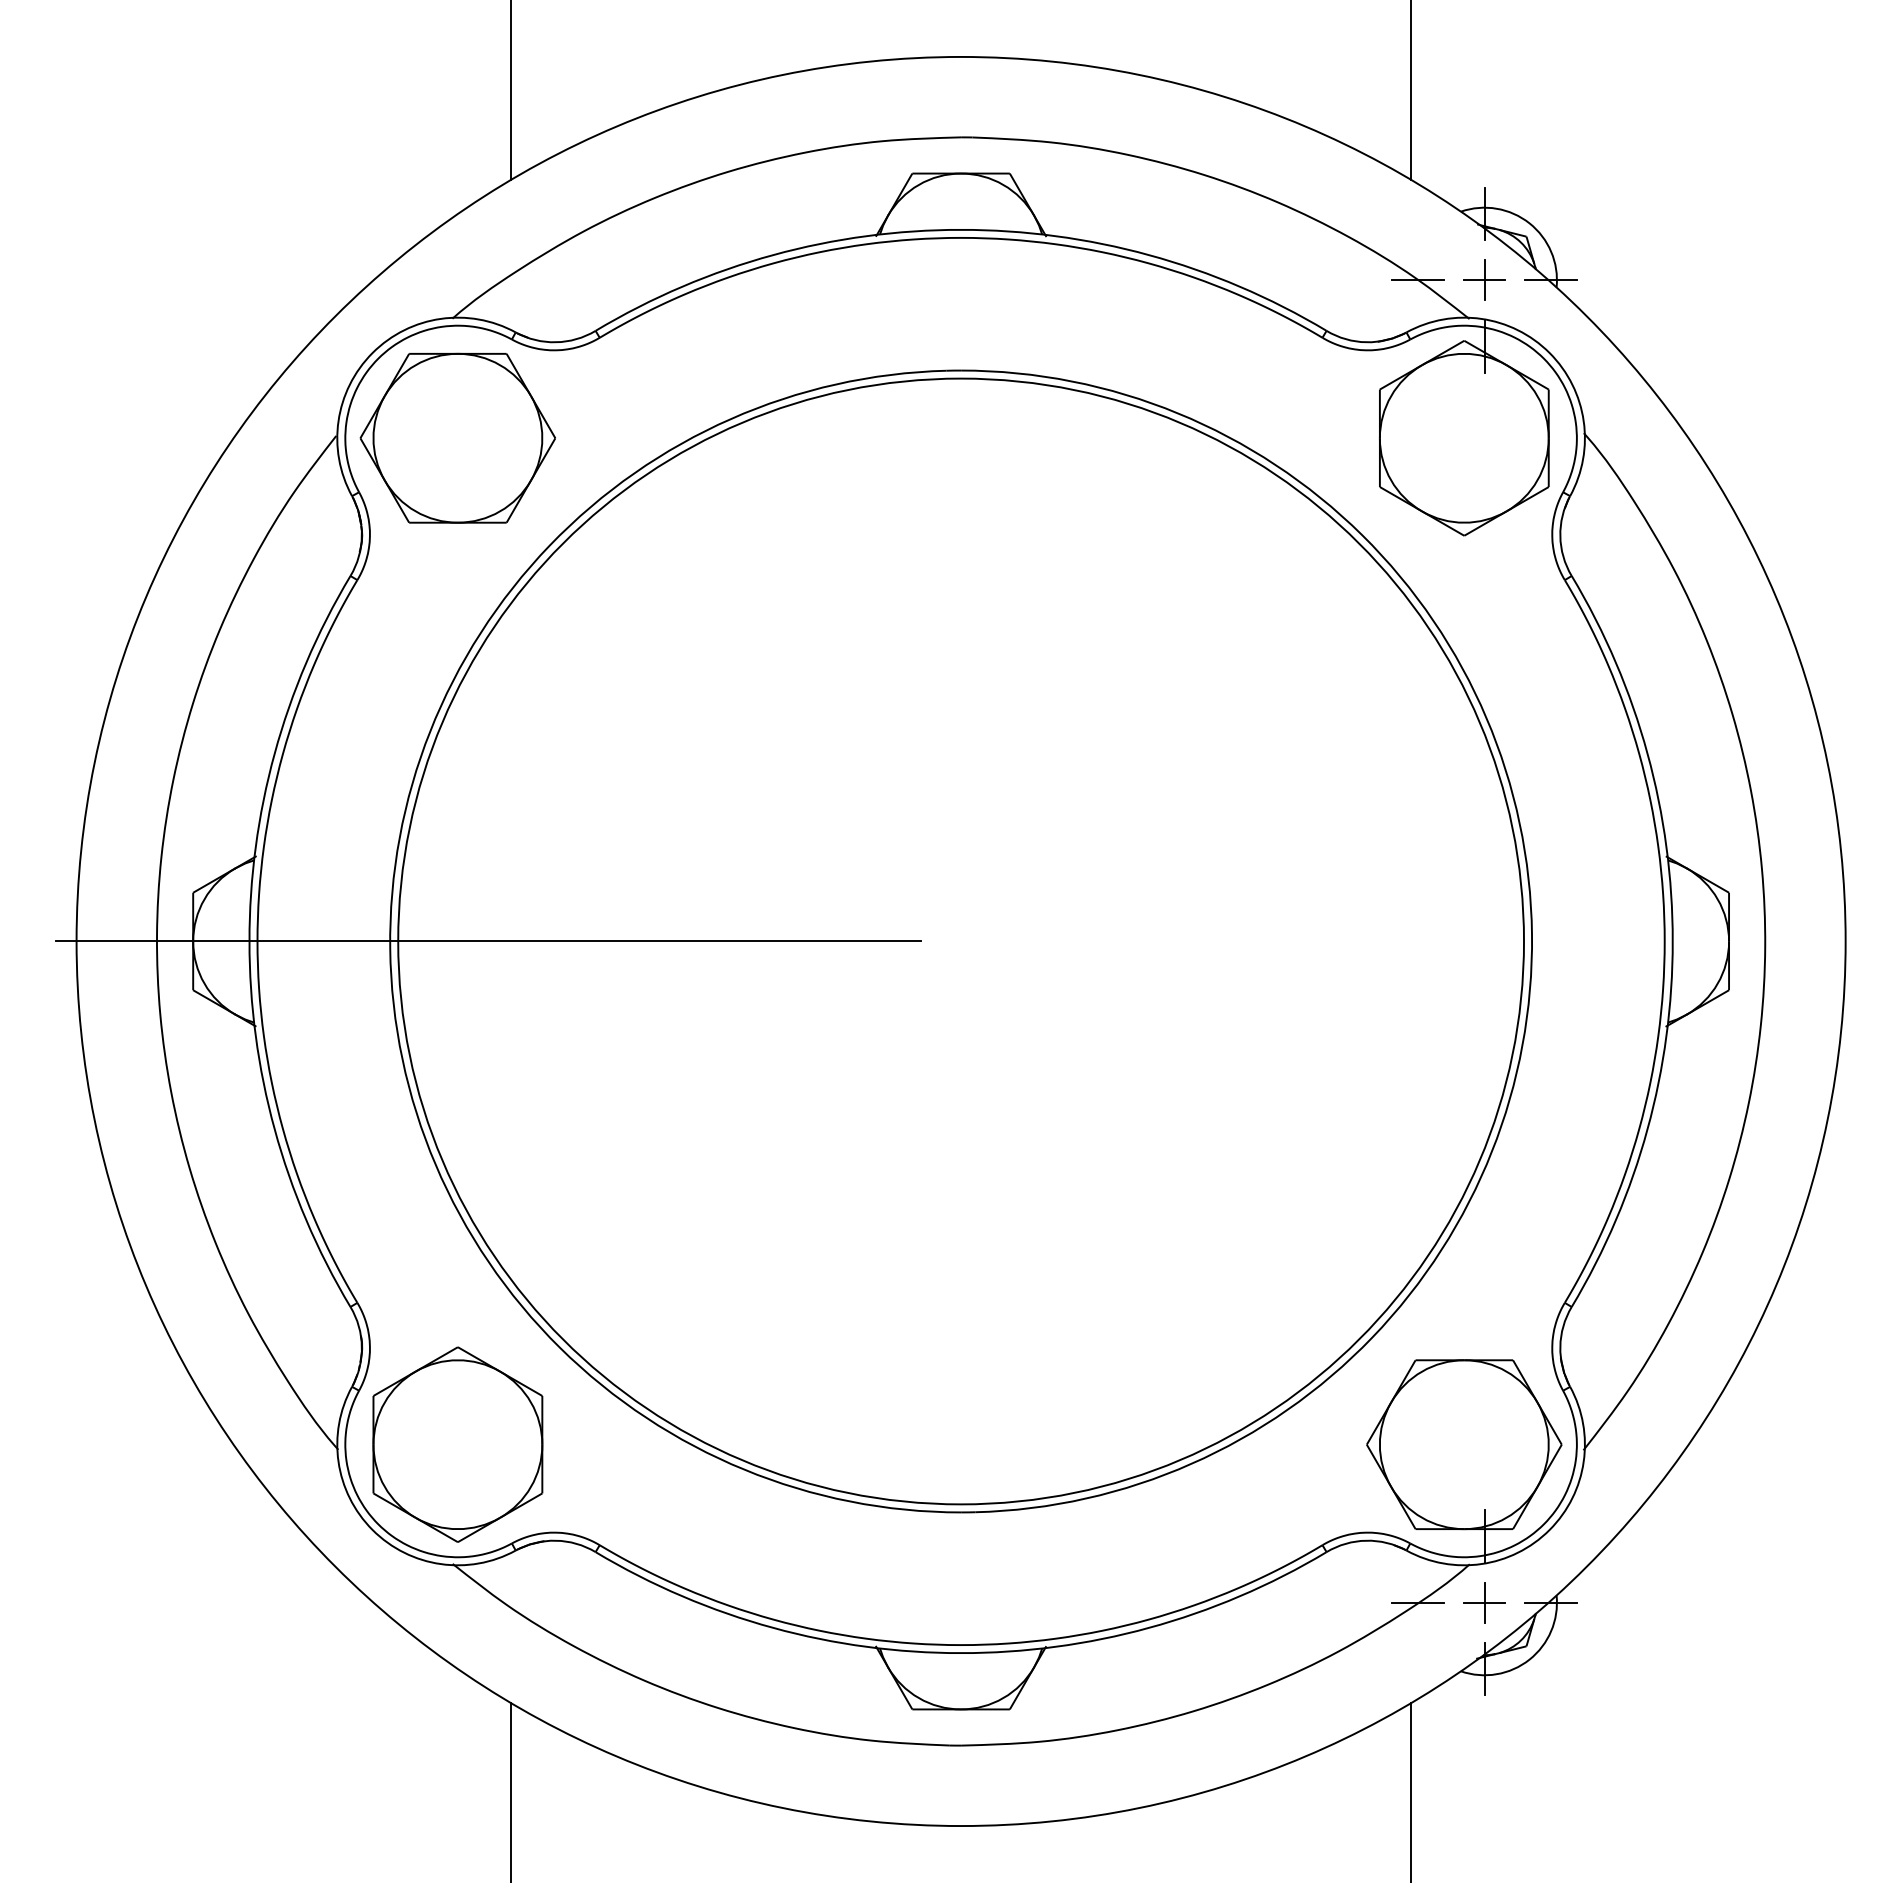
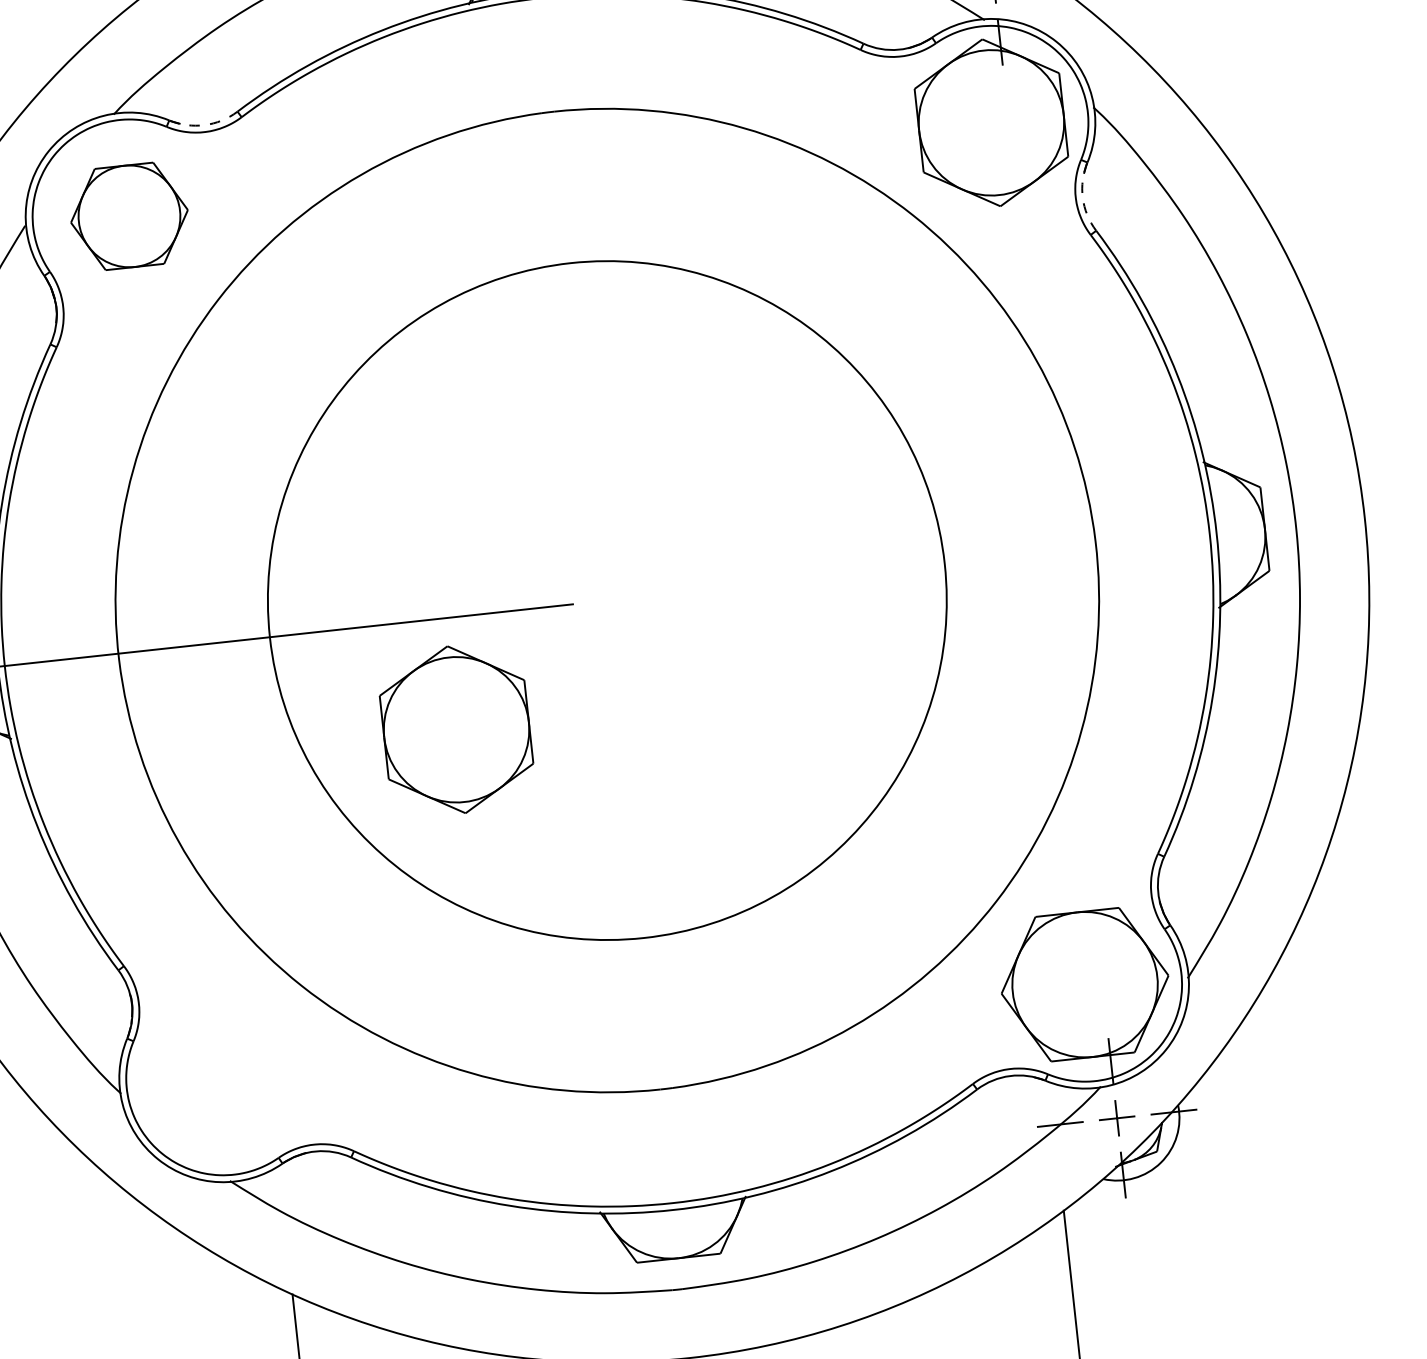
arc: (555, 342) -> (204, 125), solid -> dashed
part: (457, 437) -> (129, 215), size x0.7
arc: (1560, 536) -> (1082, 198), solid -> dashed
circle: (961, 941) -> (607, 600), size x0.7
part: (457, 1444) -> (456, 729), moved

